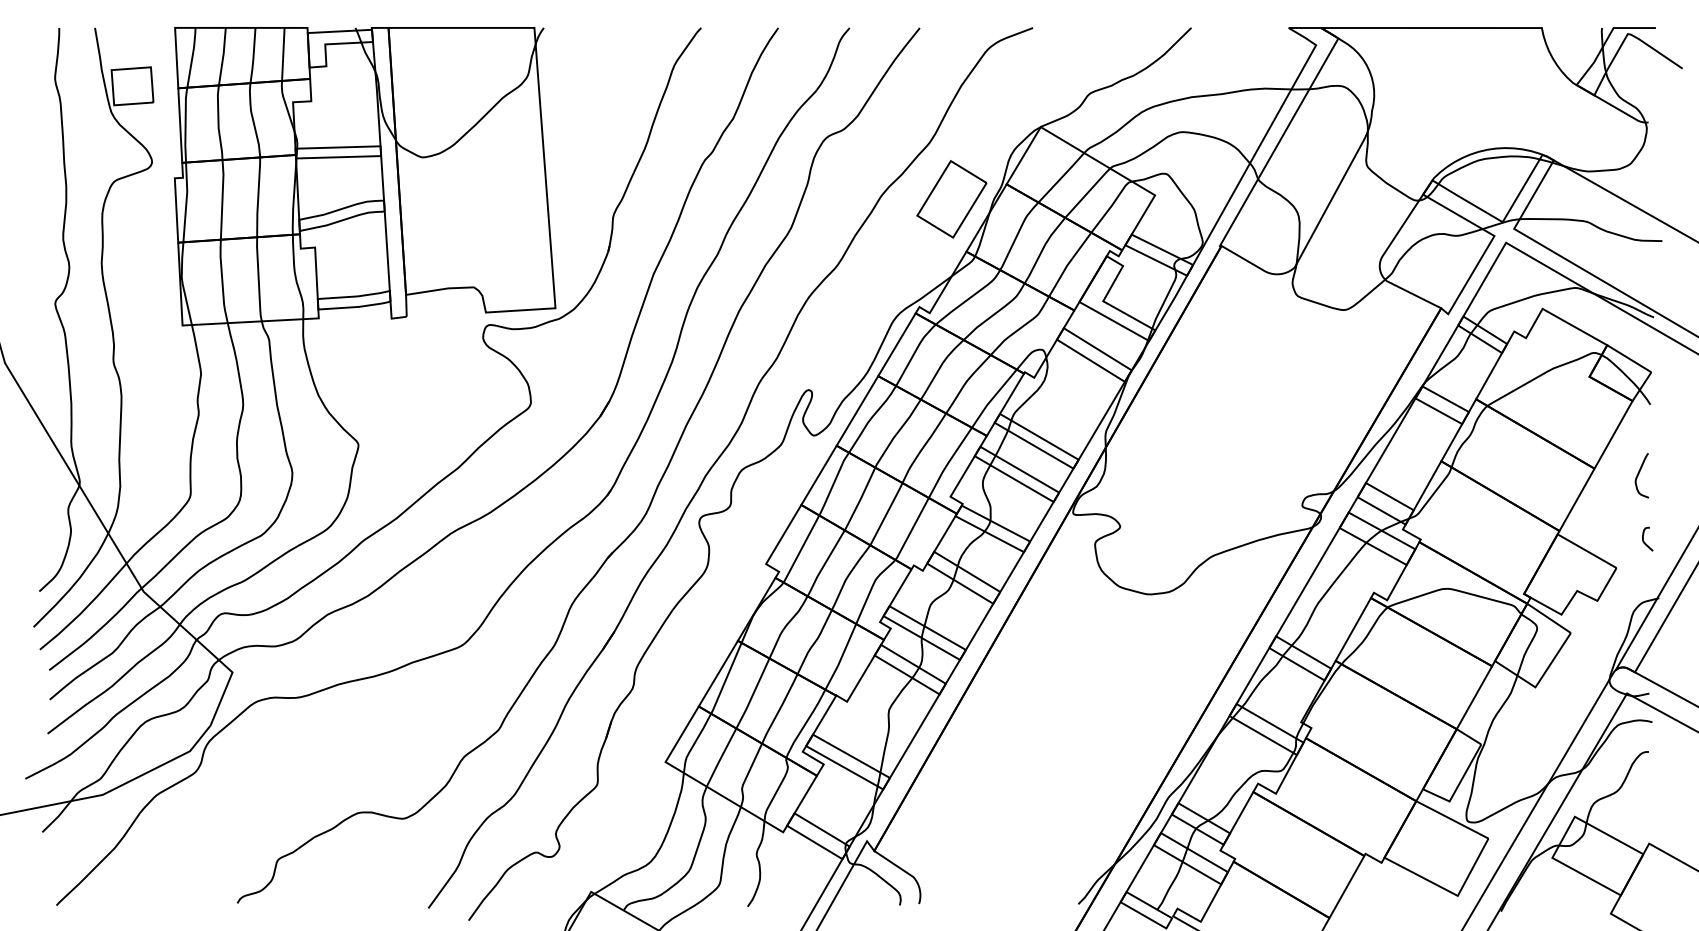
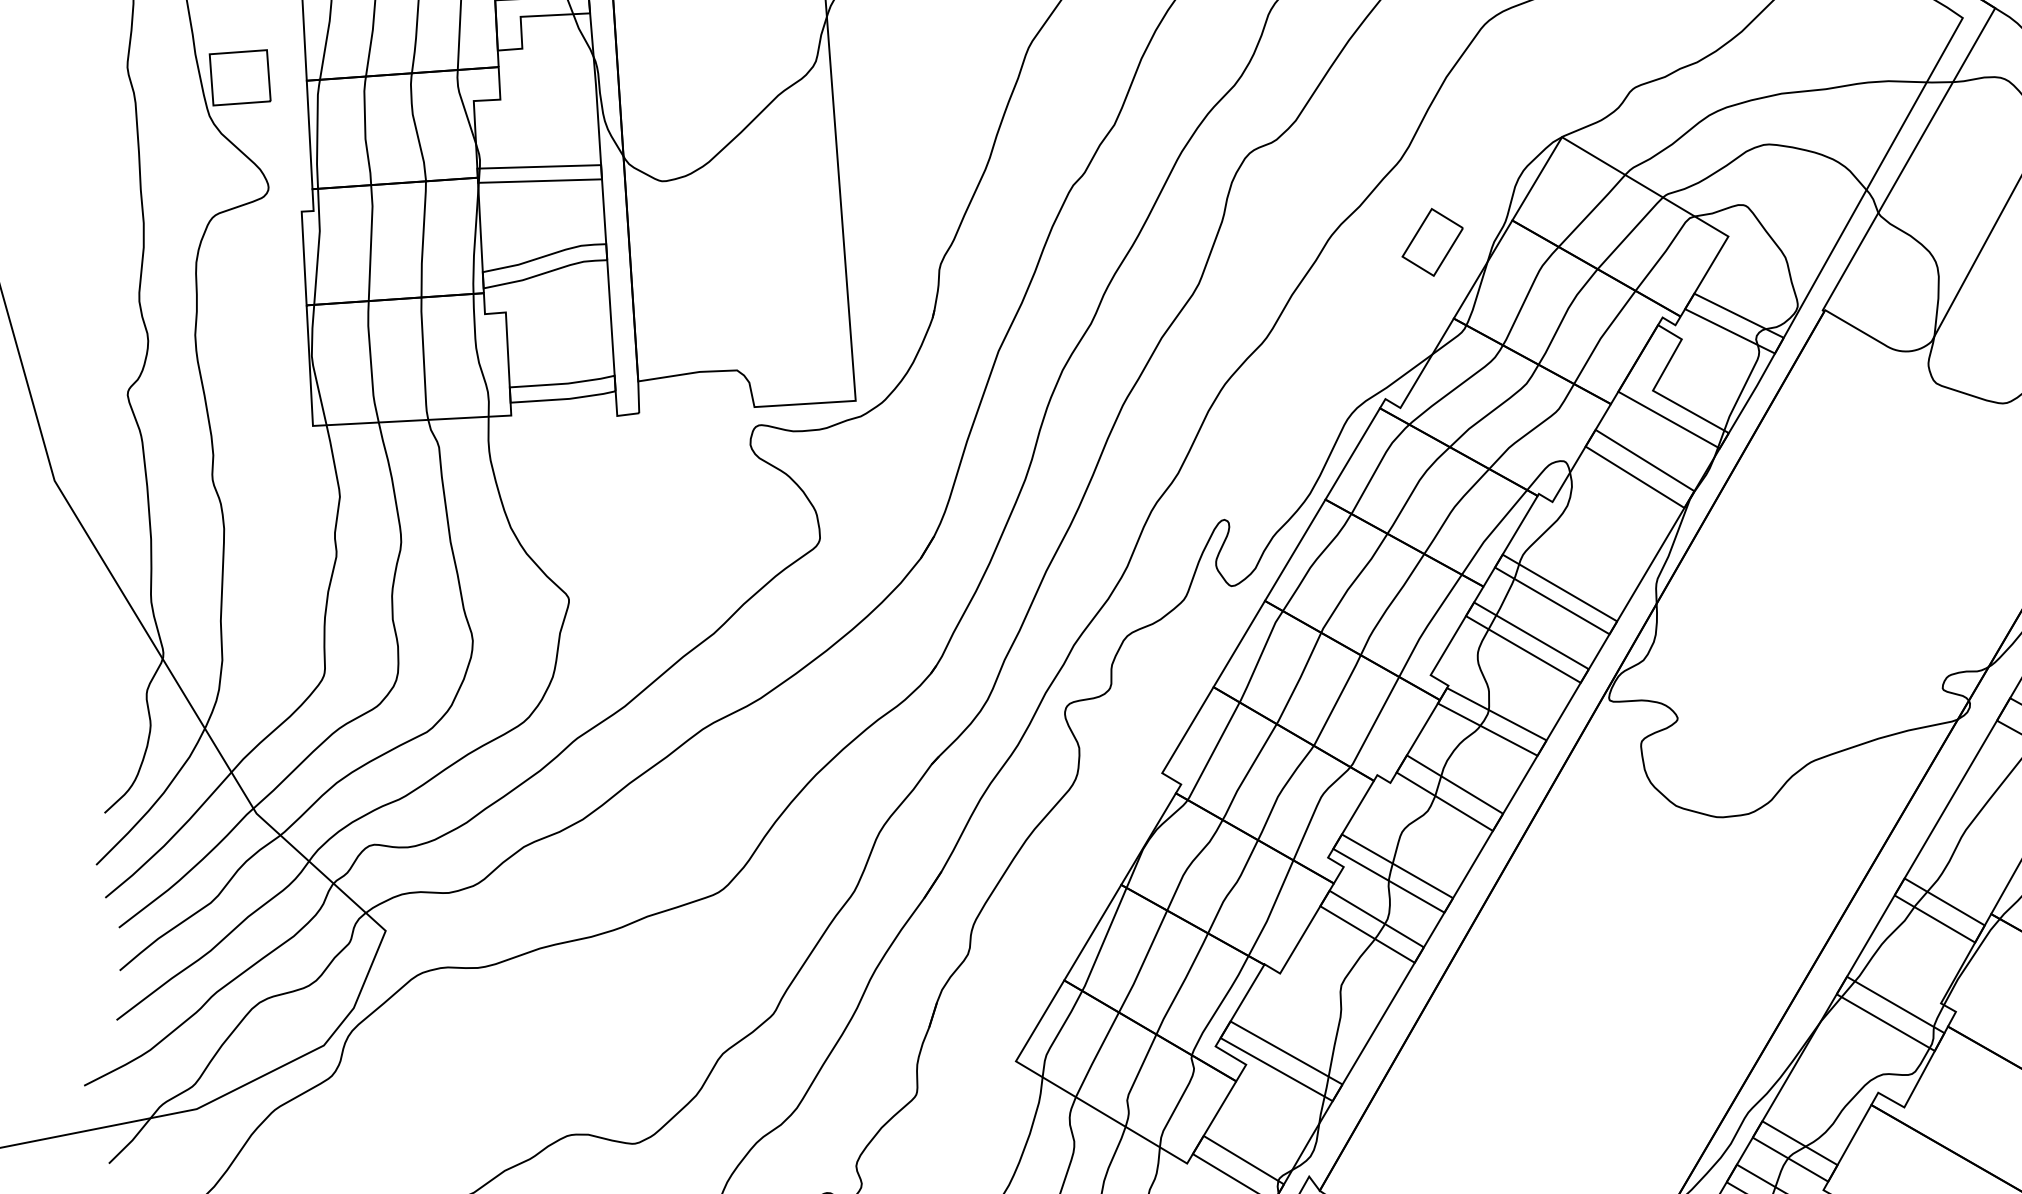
part: (951, 199) -> (1432, 242), size x0.6

